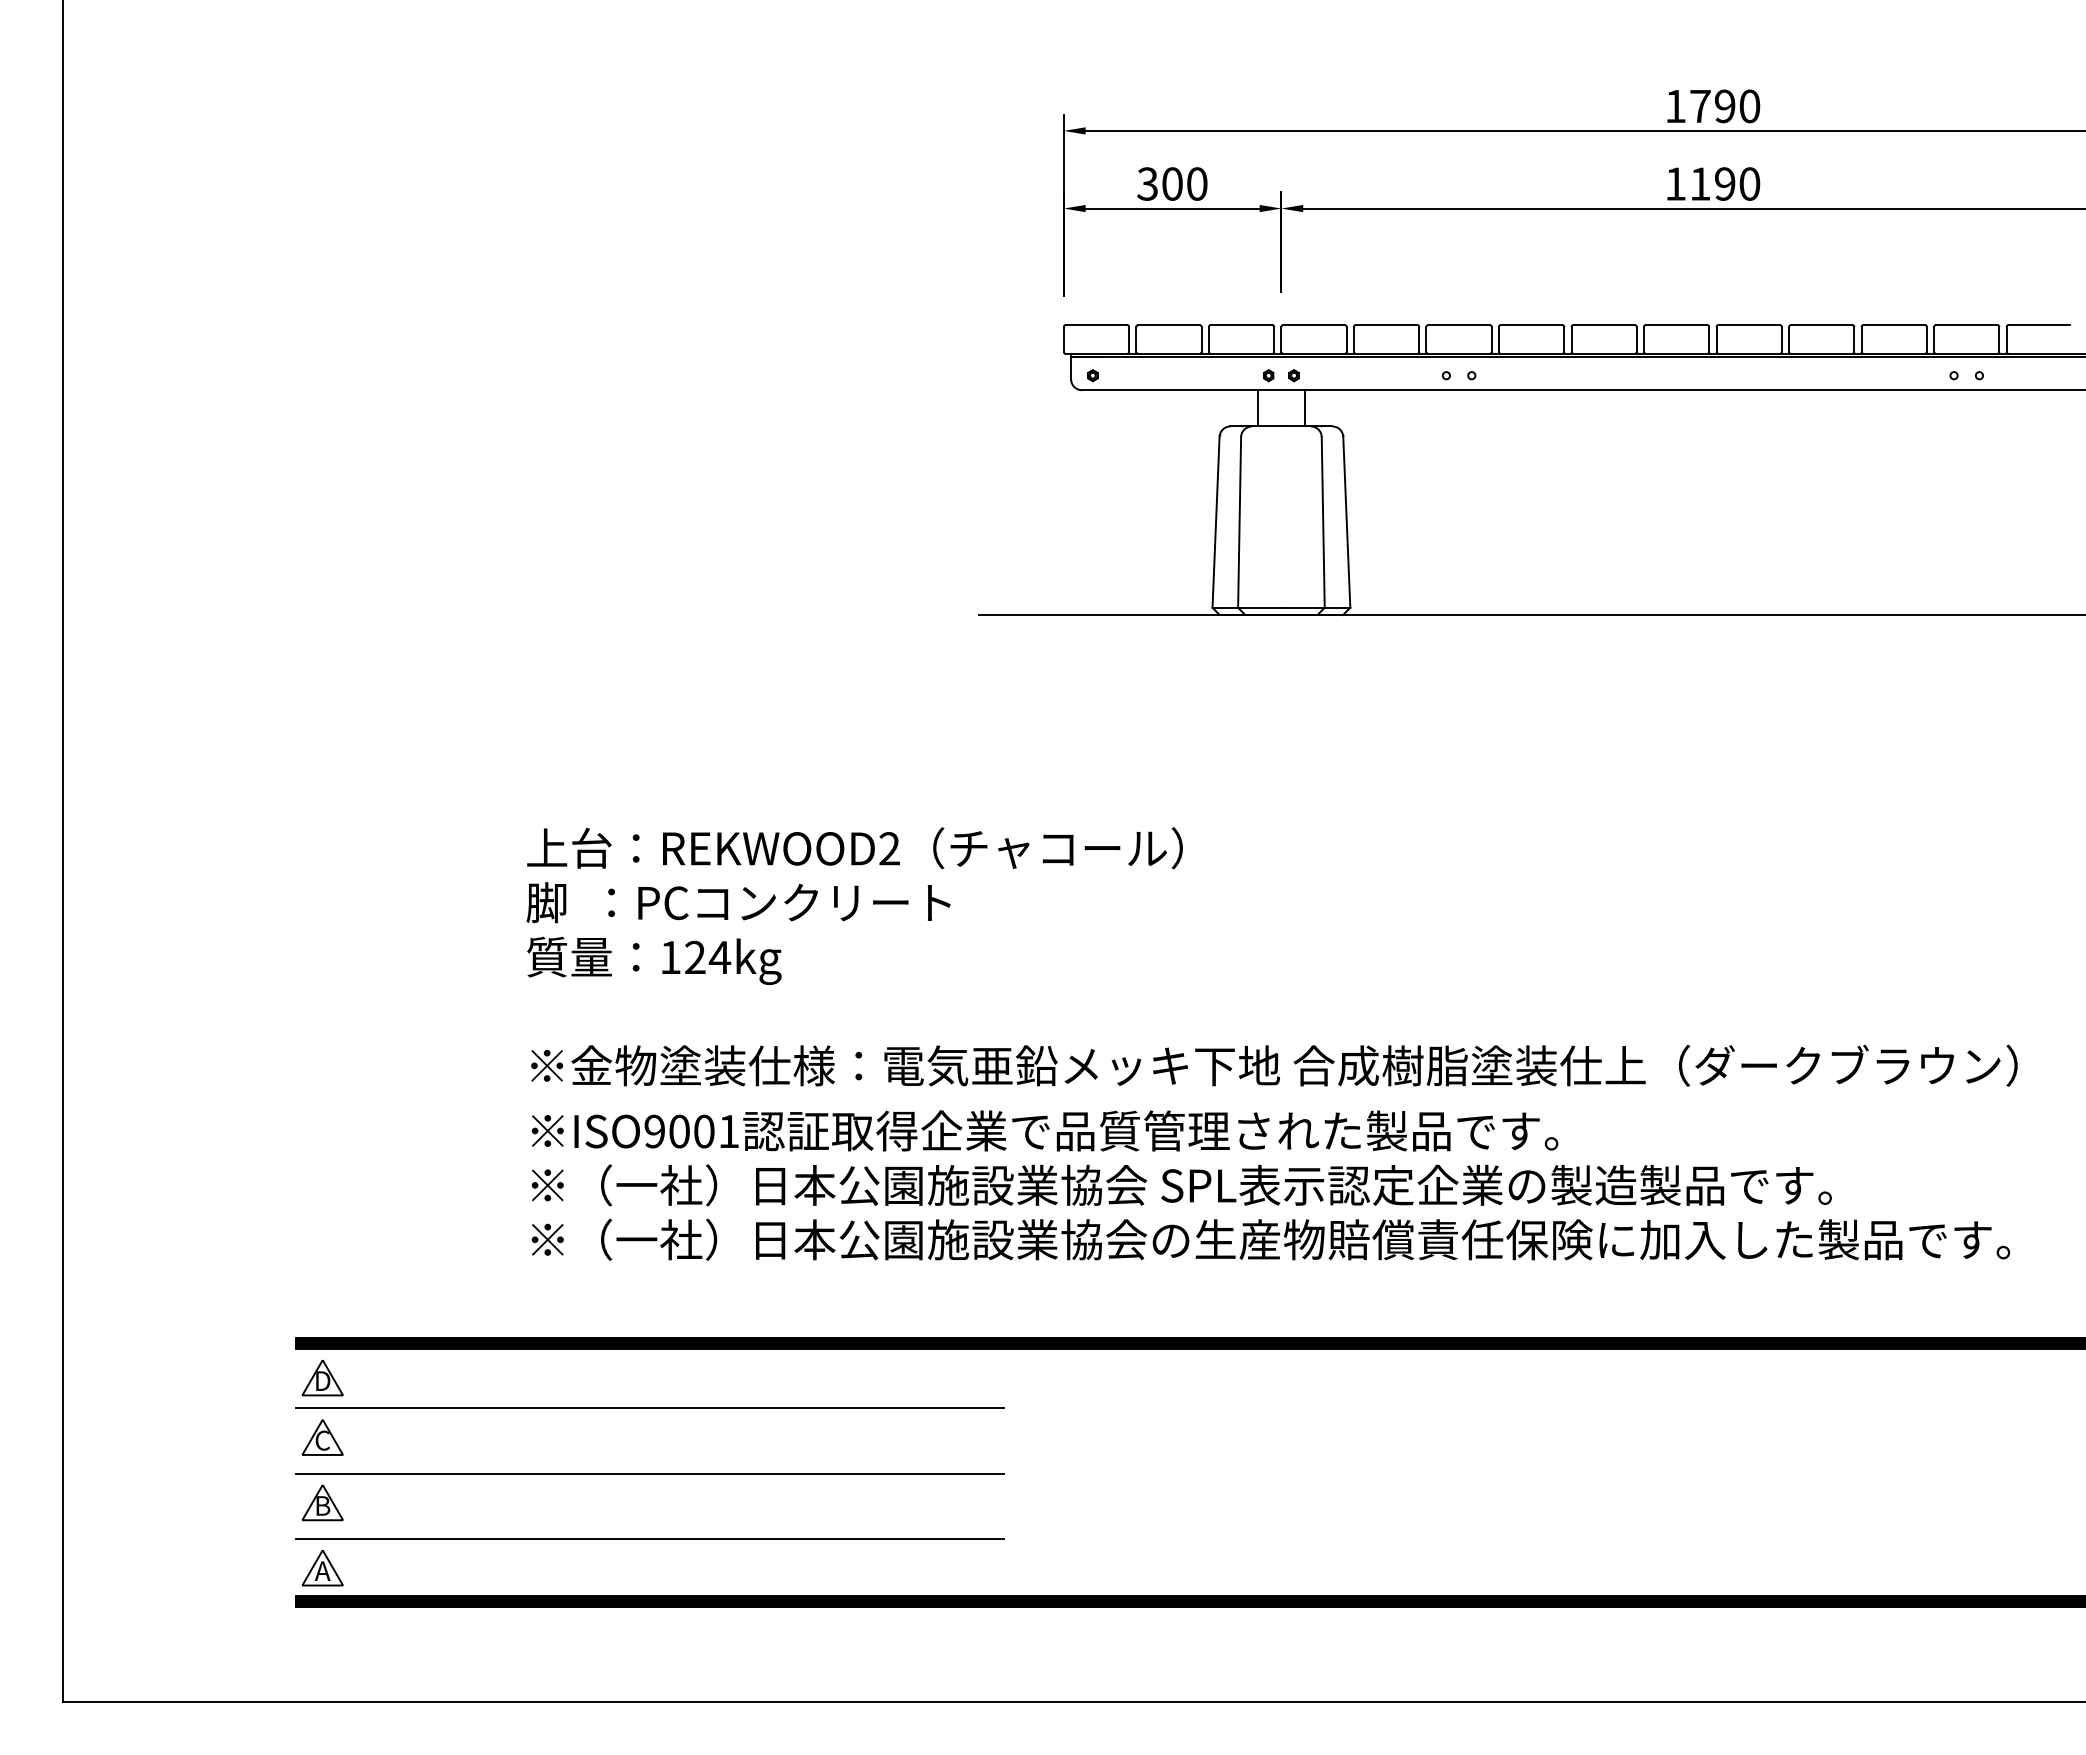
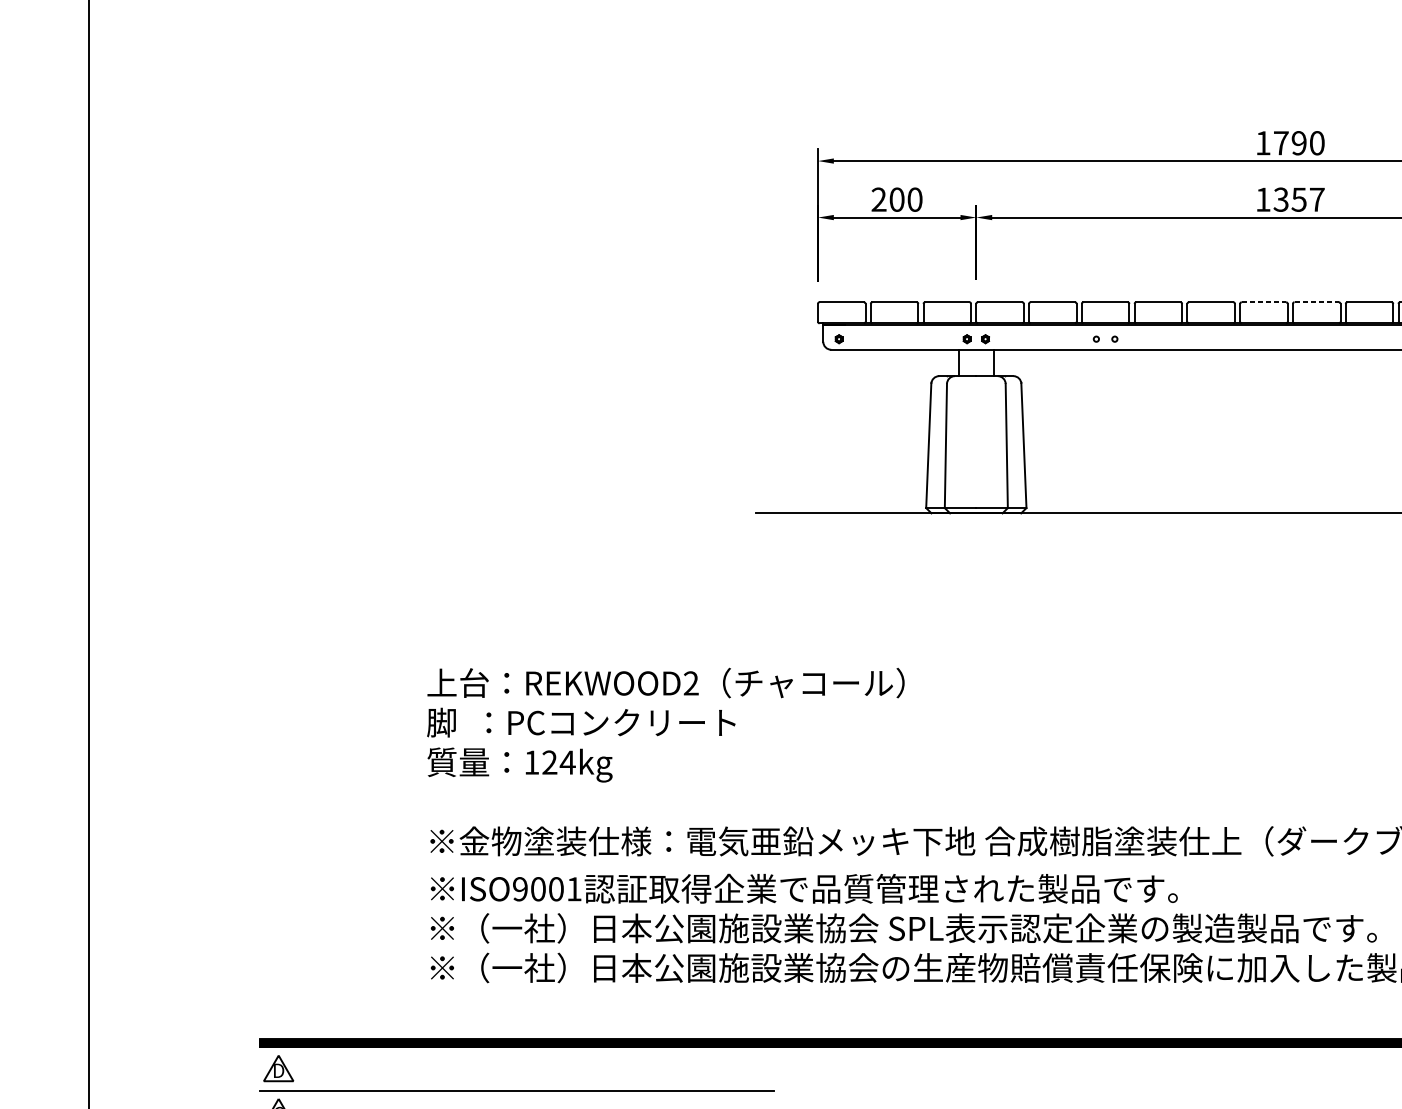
text: (1724, 183) -> (1298, 199), 1190 -> 1357
text: (1147, 184) -> (878, 200), 300 -> 200
line: (1677, 324) -> (1264, 301), solid -> dashed
line: (1749, 324) -> (1316, 301), solid -> dashed

